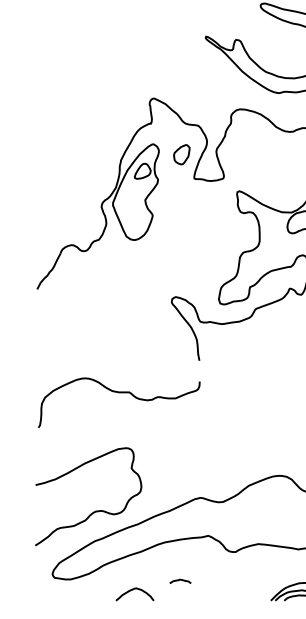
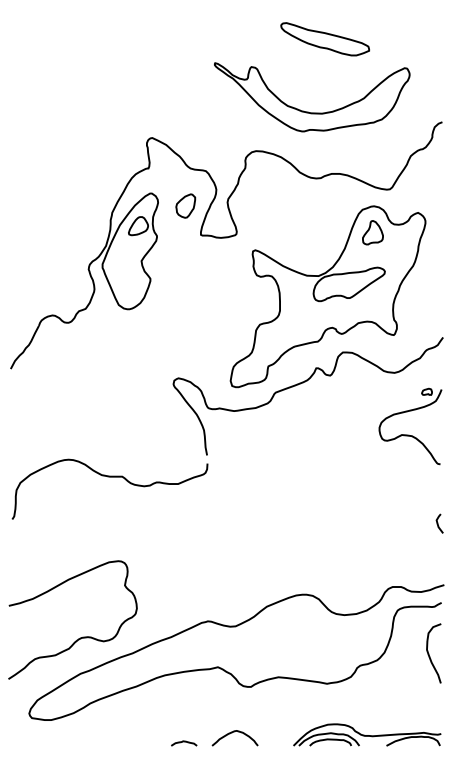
curve: (118, 393) -> (109, 477), moved
curve: (180, 580) -> (184, 742), moved
curve: (132, 590) -> (232, 733), moved

